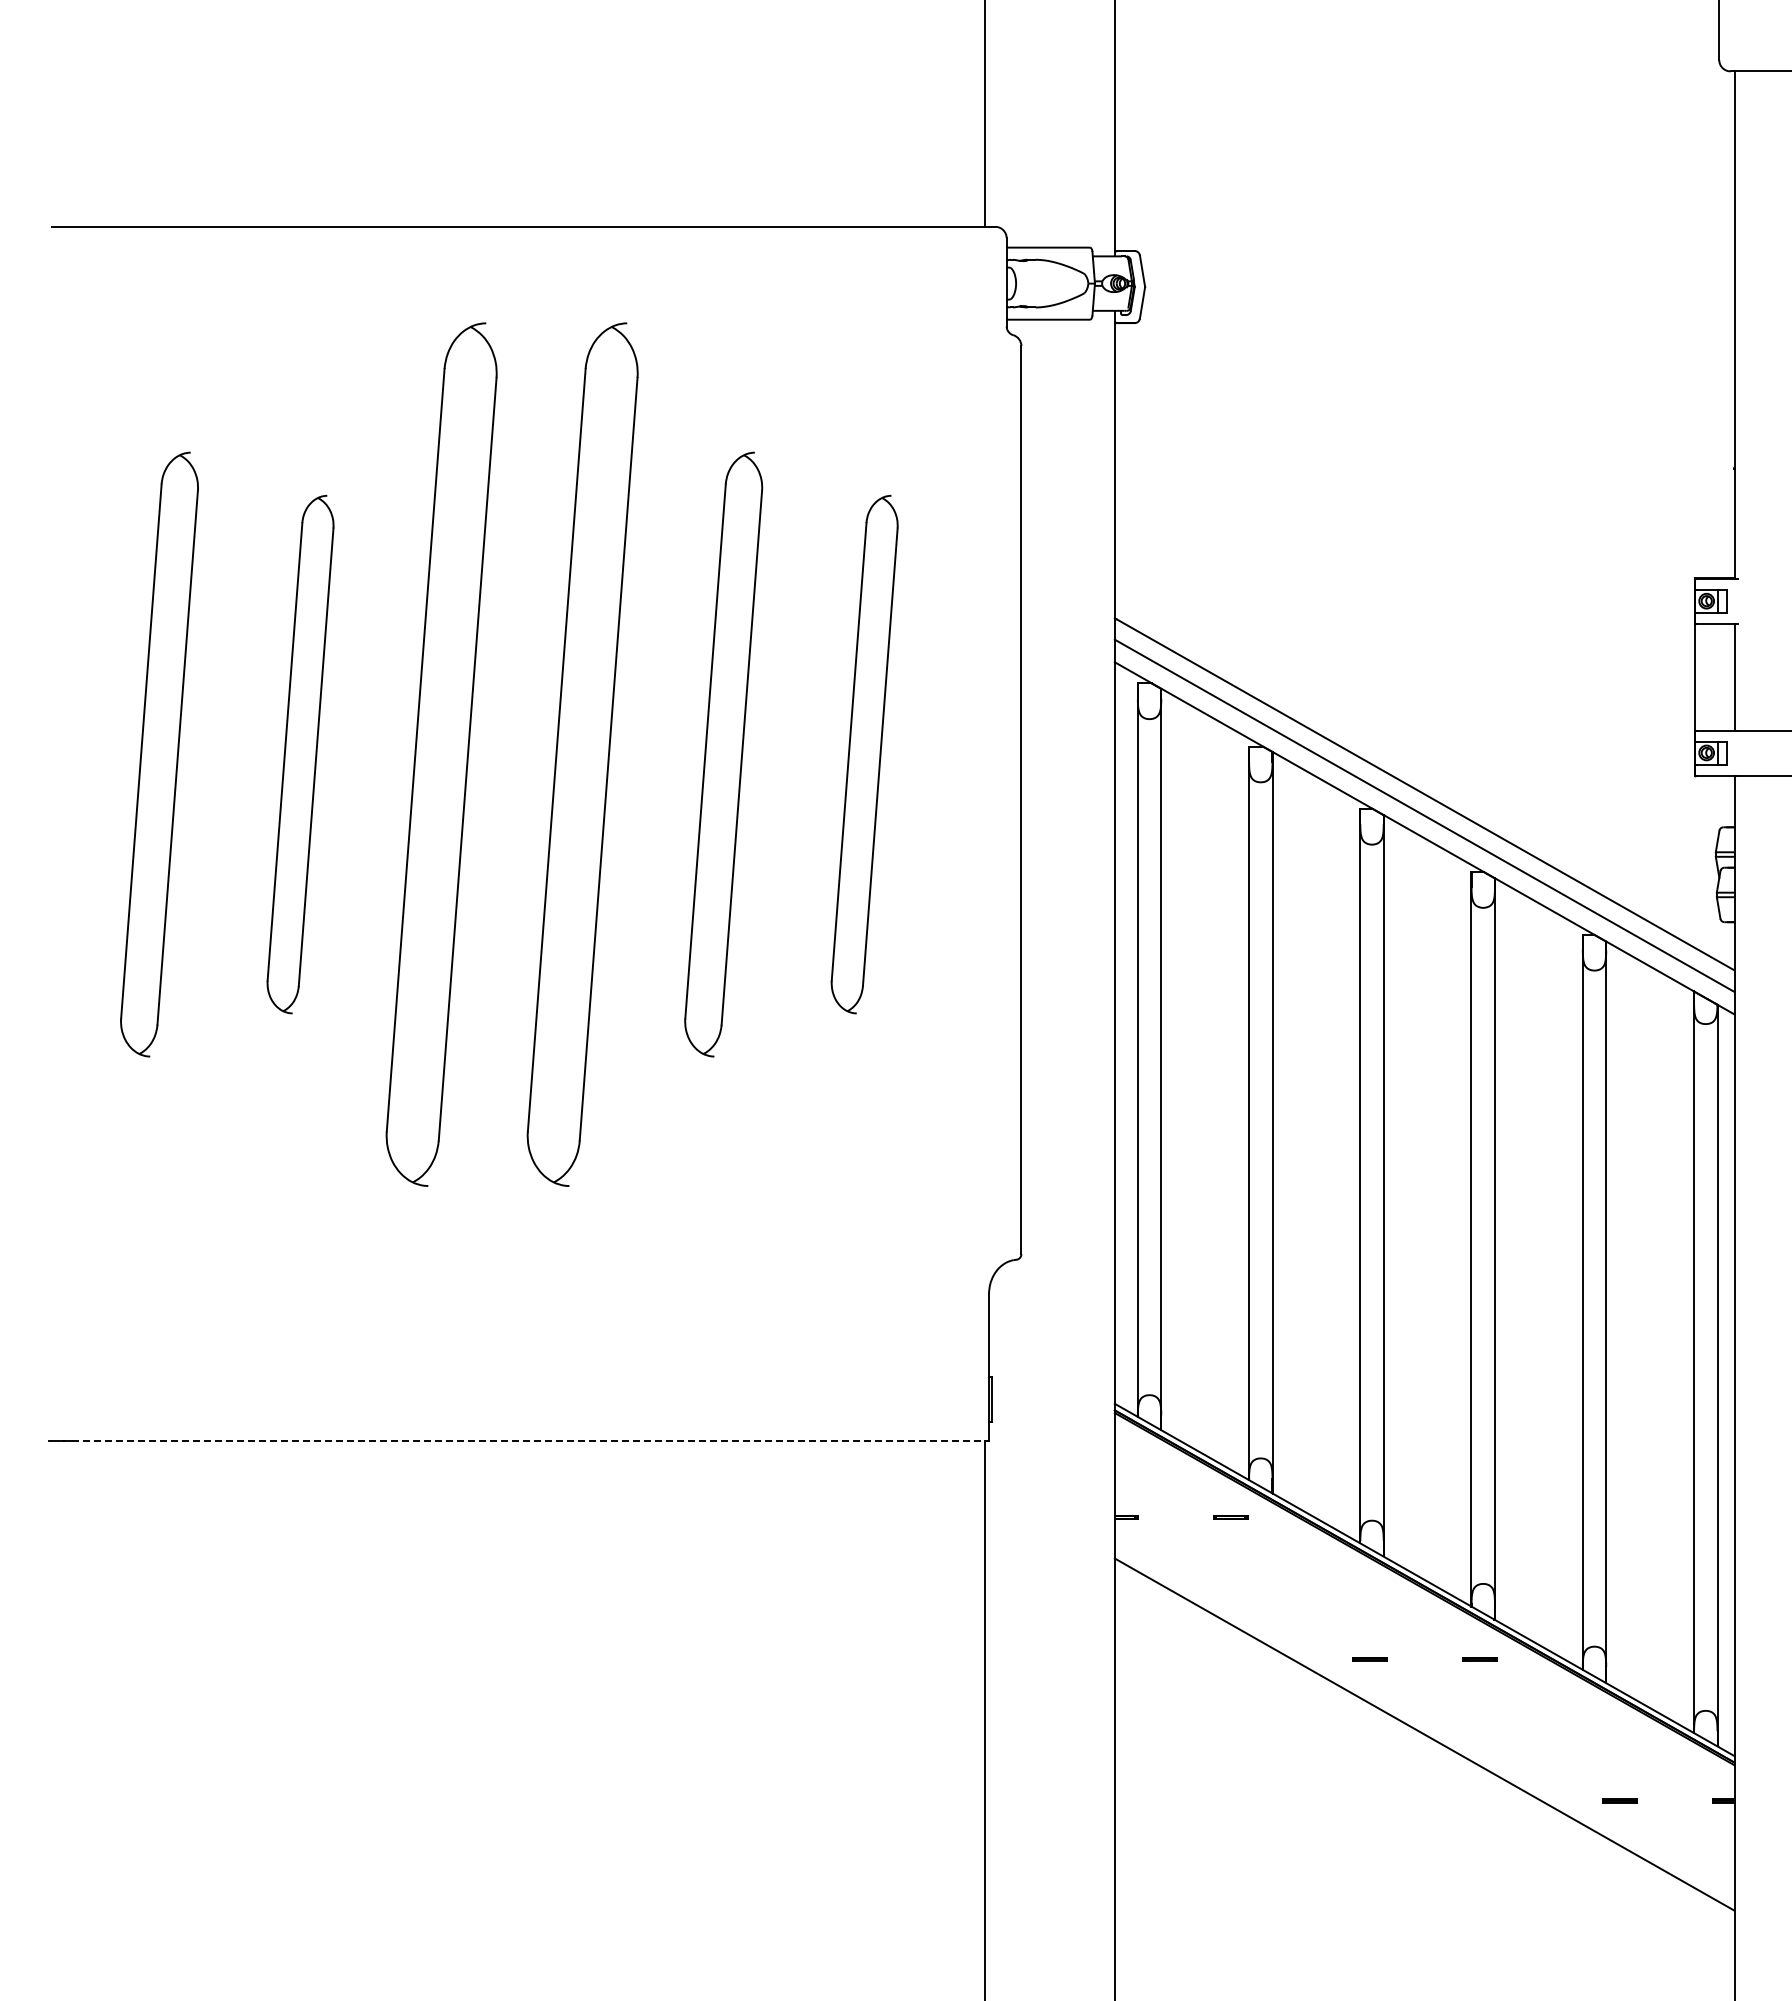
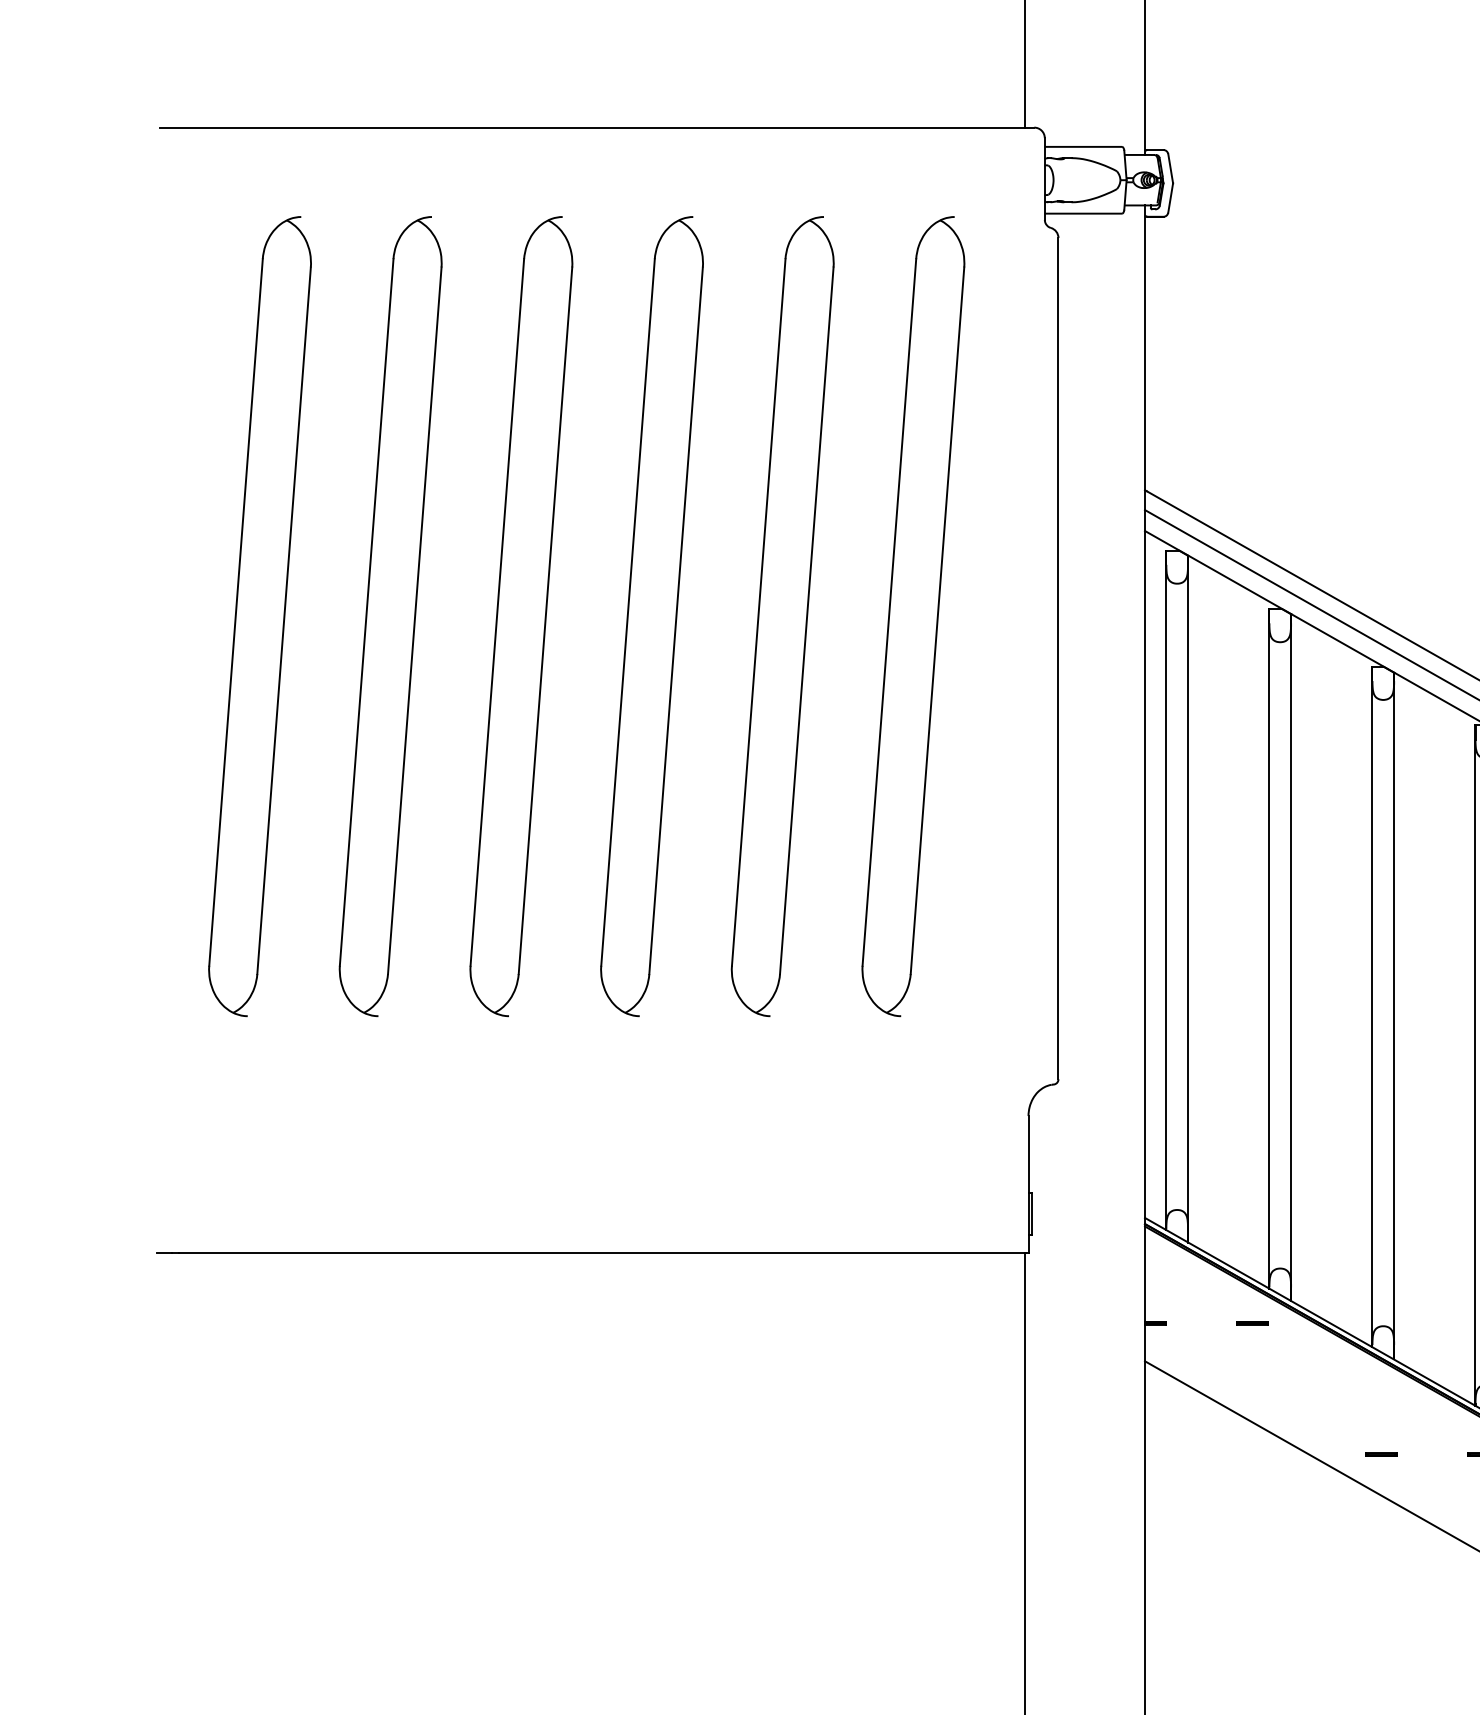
part: (159, 754) -> (260, 616), size x1.43
part: (300, 754) -> (390, 616), size x1.67
part: (723, 754) -> (782, 616), size x1.43
part: (864, 754) -> (913, 616), size x1.67
line: (529, 1441) -> (602, 1252), dashed -> solid

